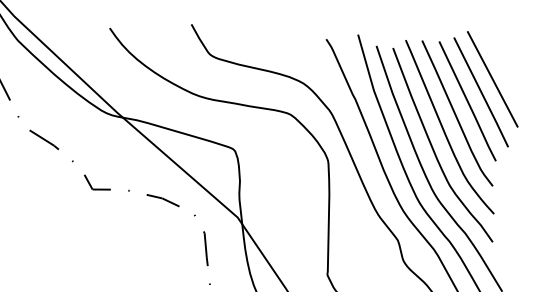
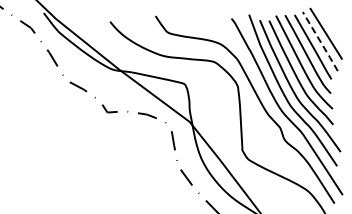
line: (481, 93) -> (320, 42), solid -> dashed

